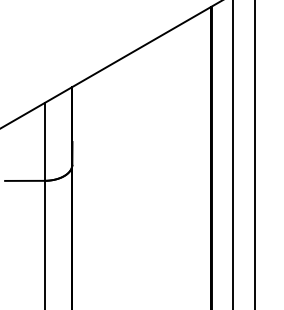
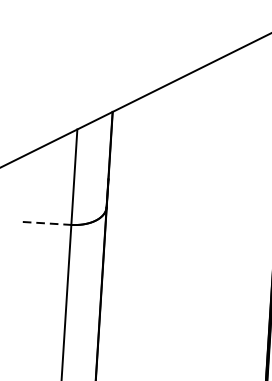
line: (24, 180) -> (46, 222), solid -> dashed

